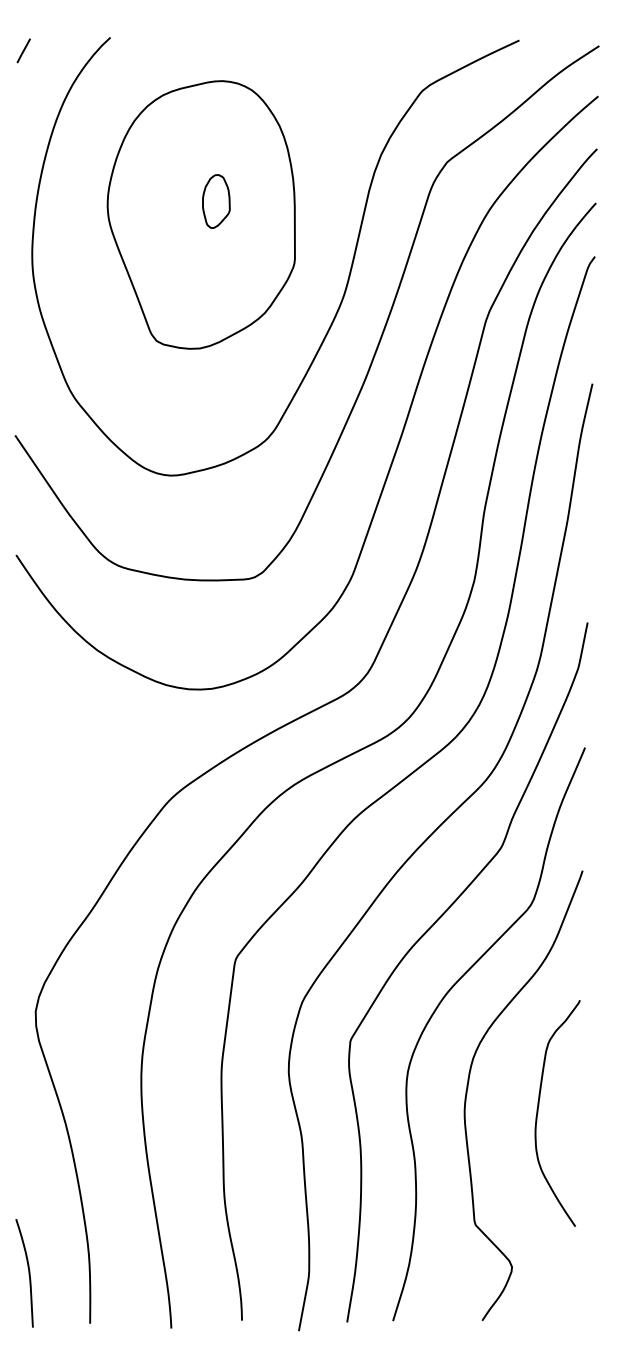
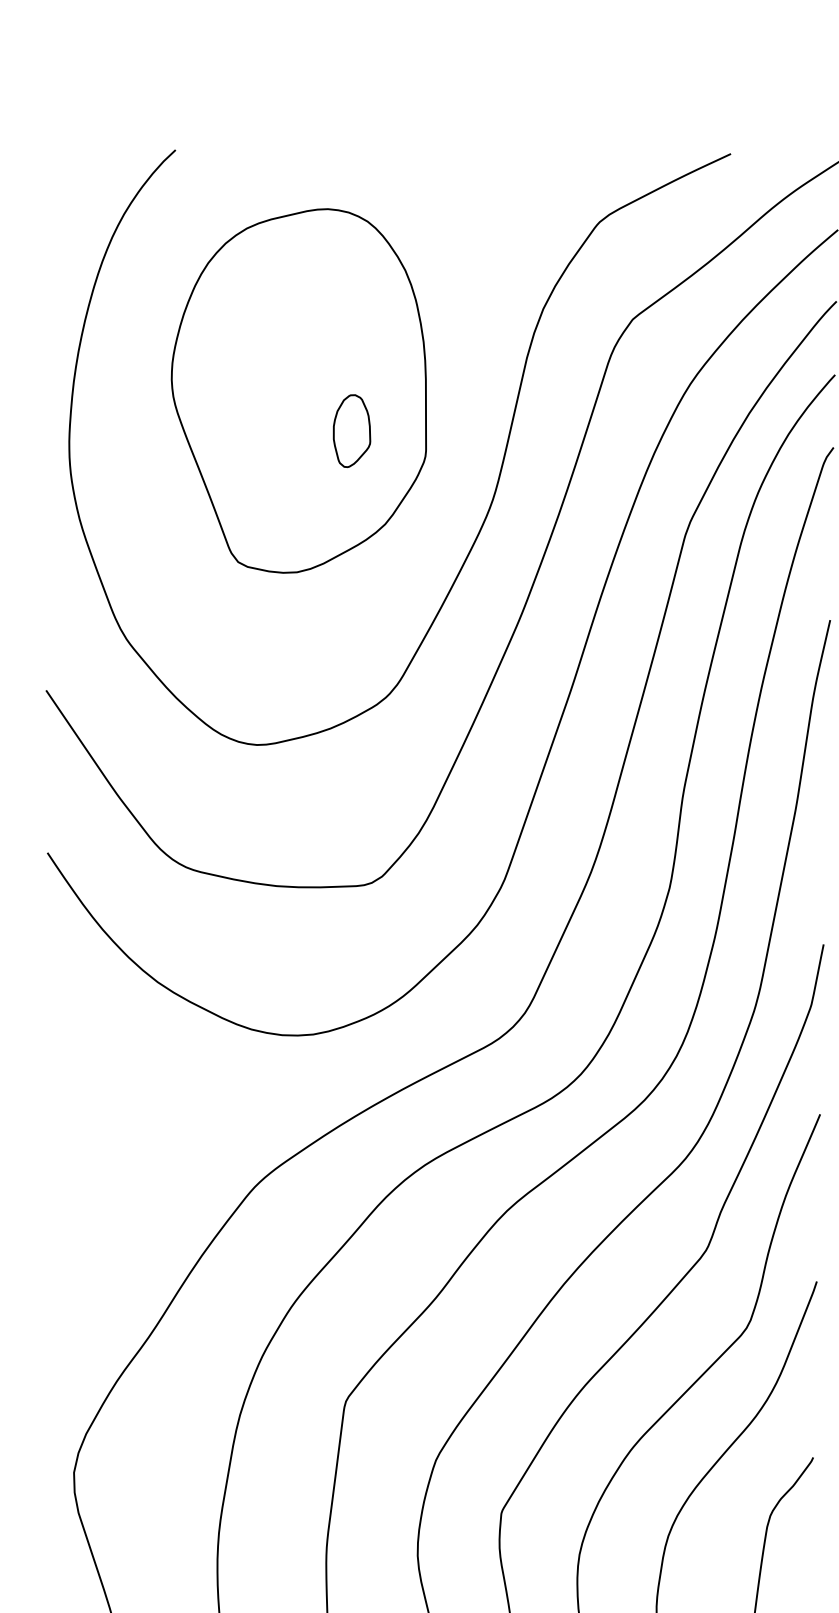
line: (23, 50) -> (57, 167), removed
part: (216, 201) -> (352, 431), moved

